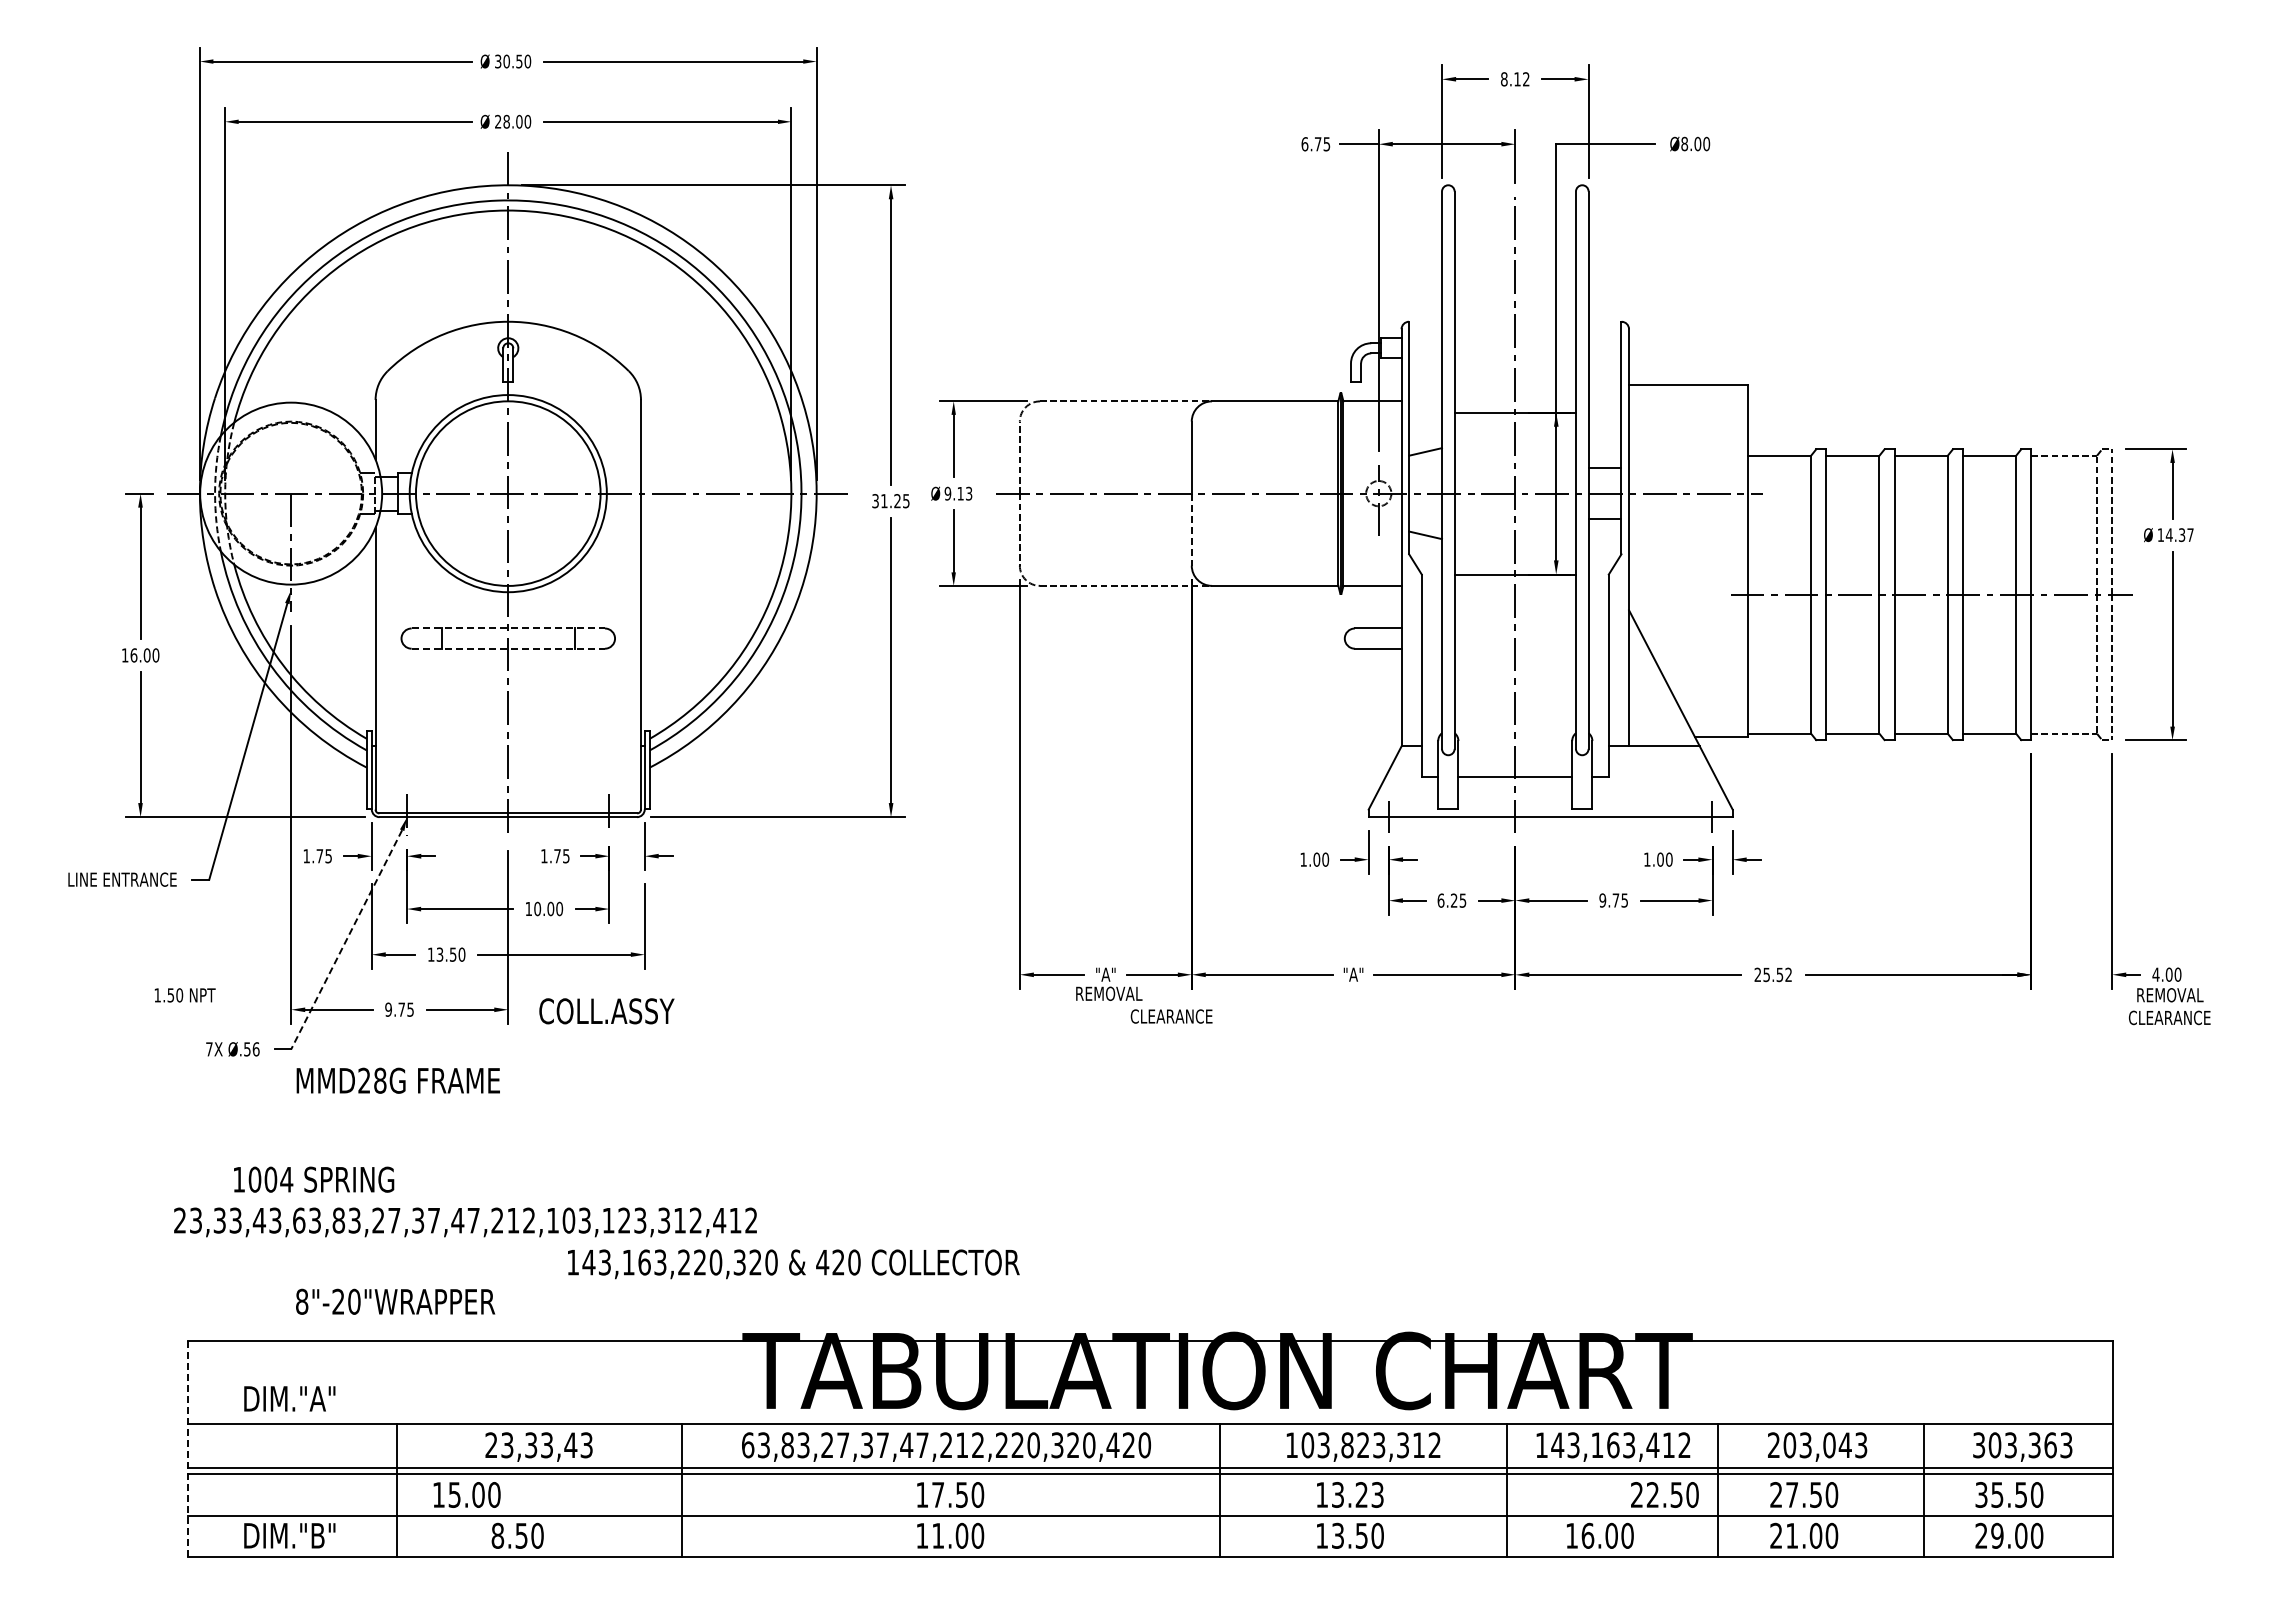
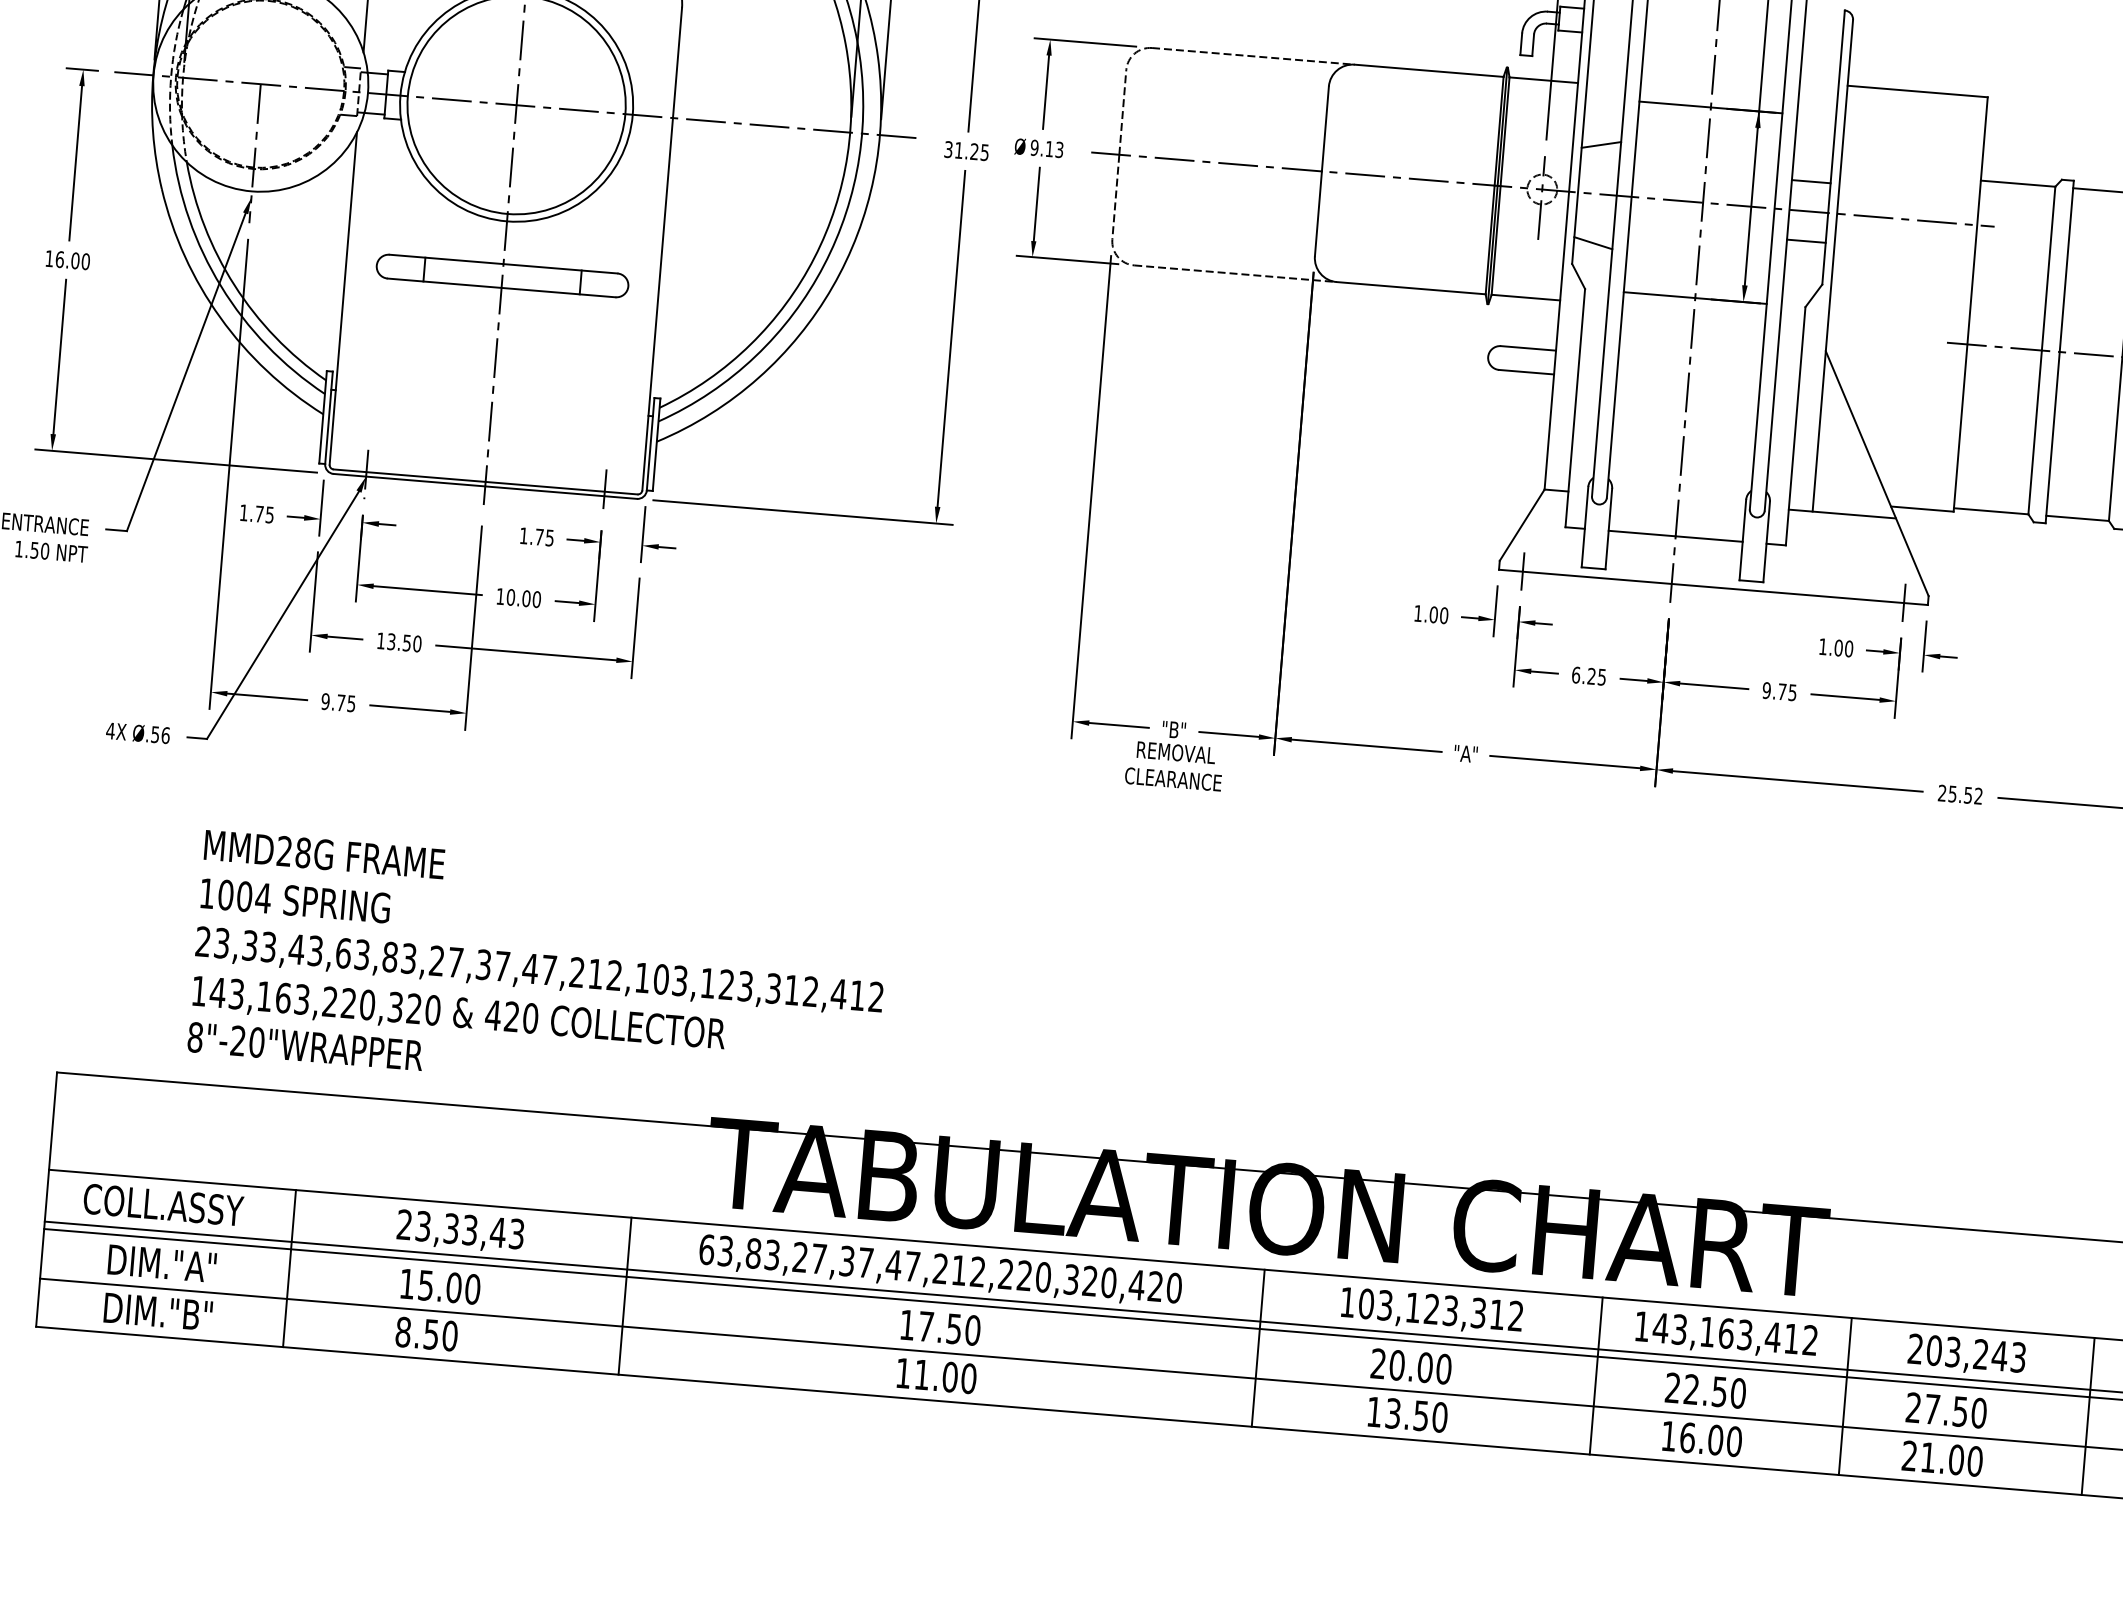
line: (1191, 530) -> (1318, 214), dashed -> solid
line: (508, 628) -> (503, 264), dashed -> solid
line: (508, 648) -> (501, 287), dashed -> solid
line: (346, 939) -> (282, 614), dashed -> solid
text: (1105, 974) -> (1173, 729), "A" -> "B"
text: (184, 995) -> (50, 551), moved
text: (606, 1011) -> (163, 1205), moved
text: (1171, 1016) -> (1173, 779), moved
text: (208, 1049) -> (109, 731), 7X -> 4X
text: (397, 1080) -> (323, 854), moved
text: (314, 1179) -> (296, 900), moved
text: (465, 1222) -> (539, 971), moved
text: (793, 1264) -> (458, 1014), moved
text: (289, 1398) -> (161, 1263), moved
text: (1347, 1445) -> (1413, 1308), 103,823,312 -> 103,123,312
text: (1829, 1445) -> (1981, 1354), 203,043 -> 203,243
line: (187, 1448) -> (46, 1199), dashed -> solid
text: (466, 1494) -> (439, 1286), moved
text: (1349, 1494) -> (1410, 1365), 13.23 -> 20.00
text: (1664, 1494) -> (1705, 1390), moved

